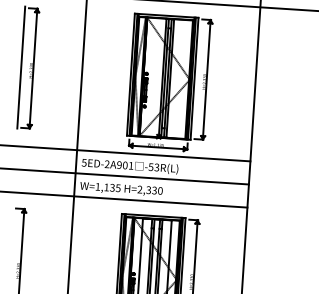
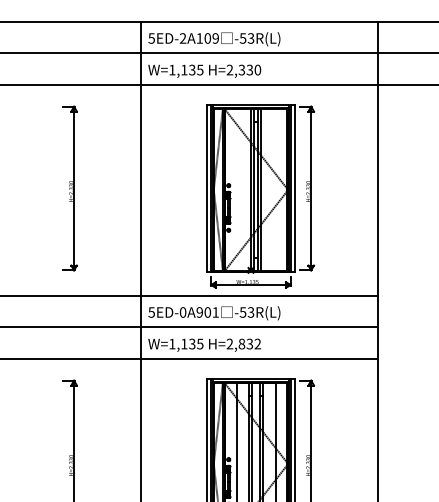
line: (21, 67) -> (57, 187), removed
text: (106, 164) -> (182, 312), 5ED-2A901 -> 5ED-0A901
text: (154, 190) -> (249, 343), H=2,330 -> H=2,832

